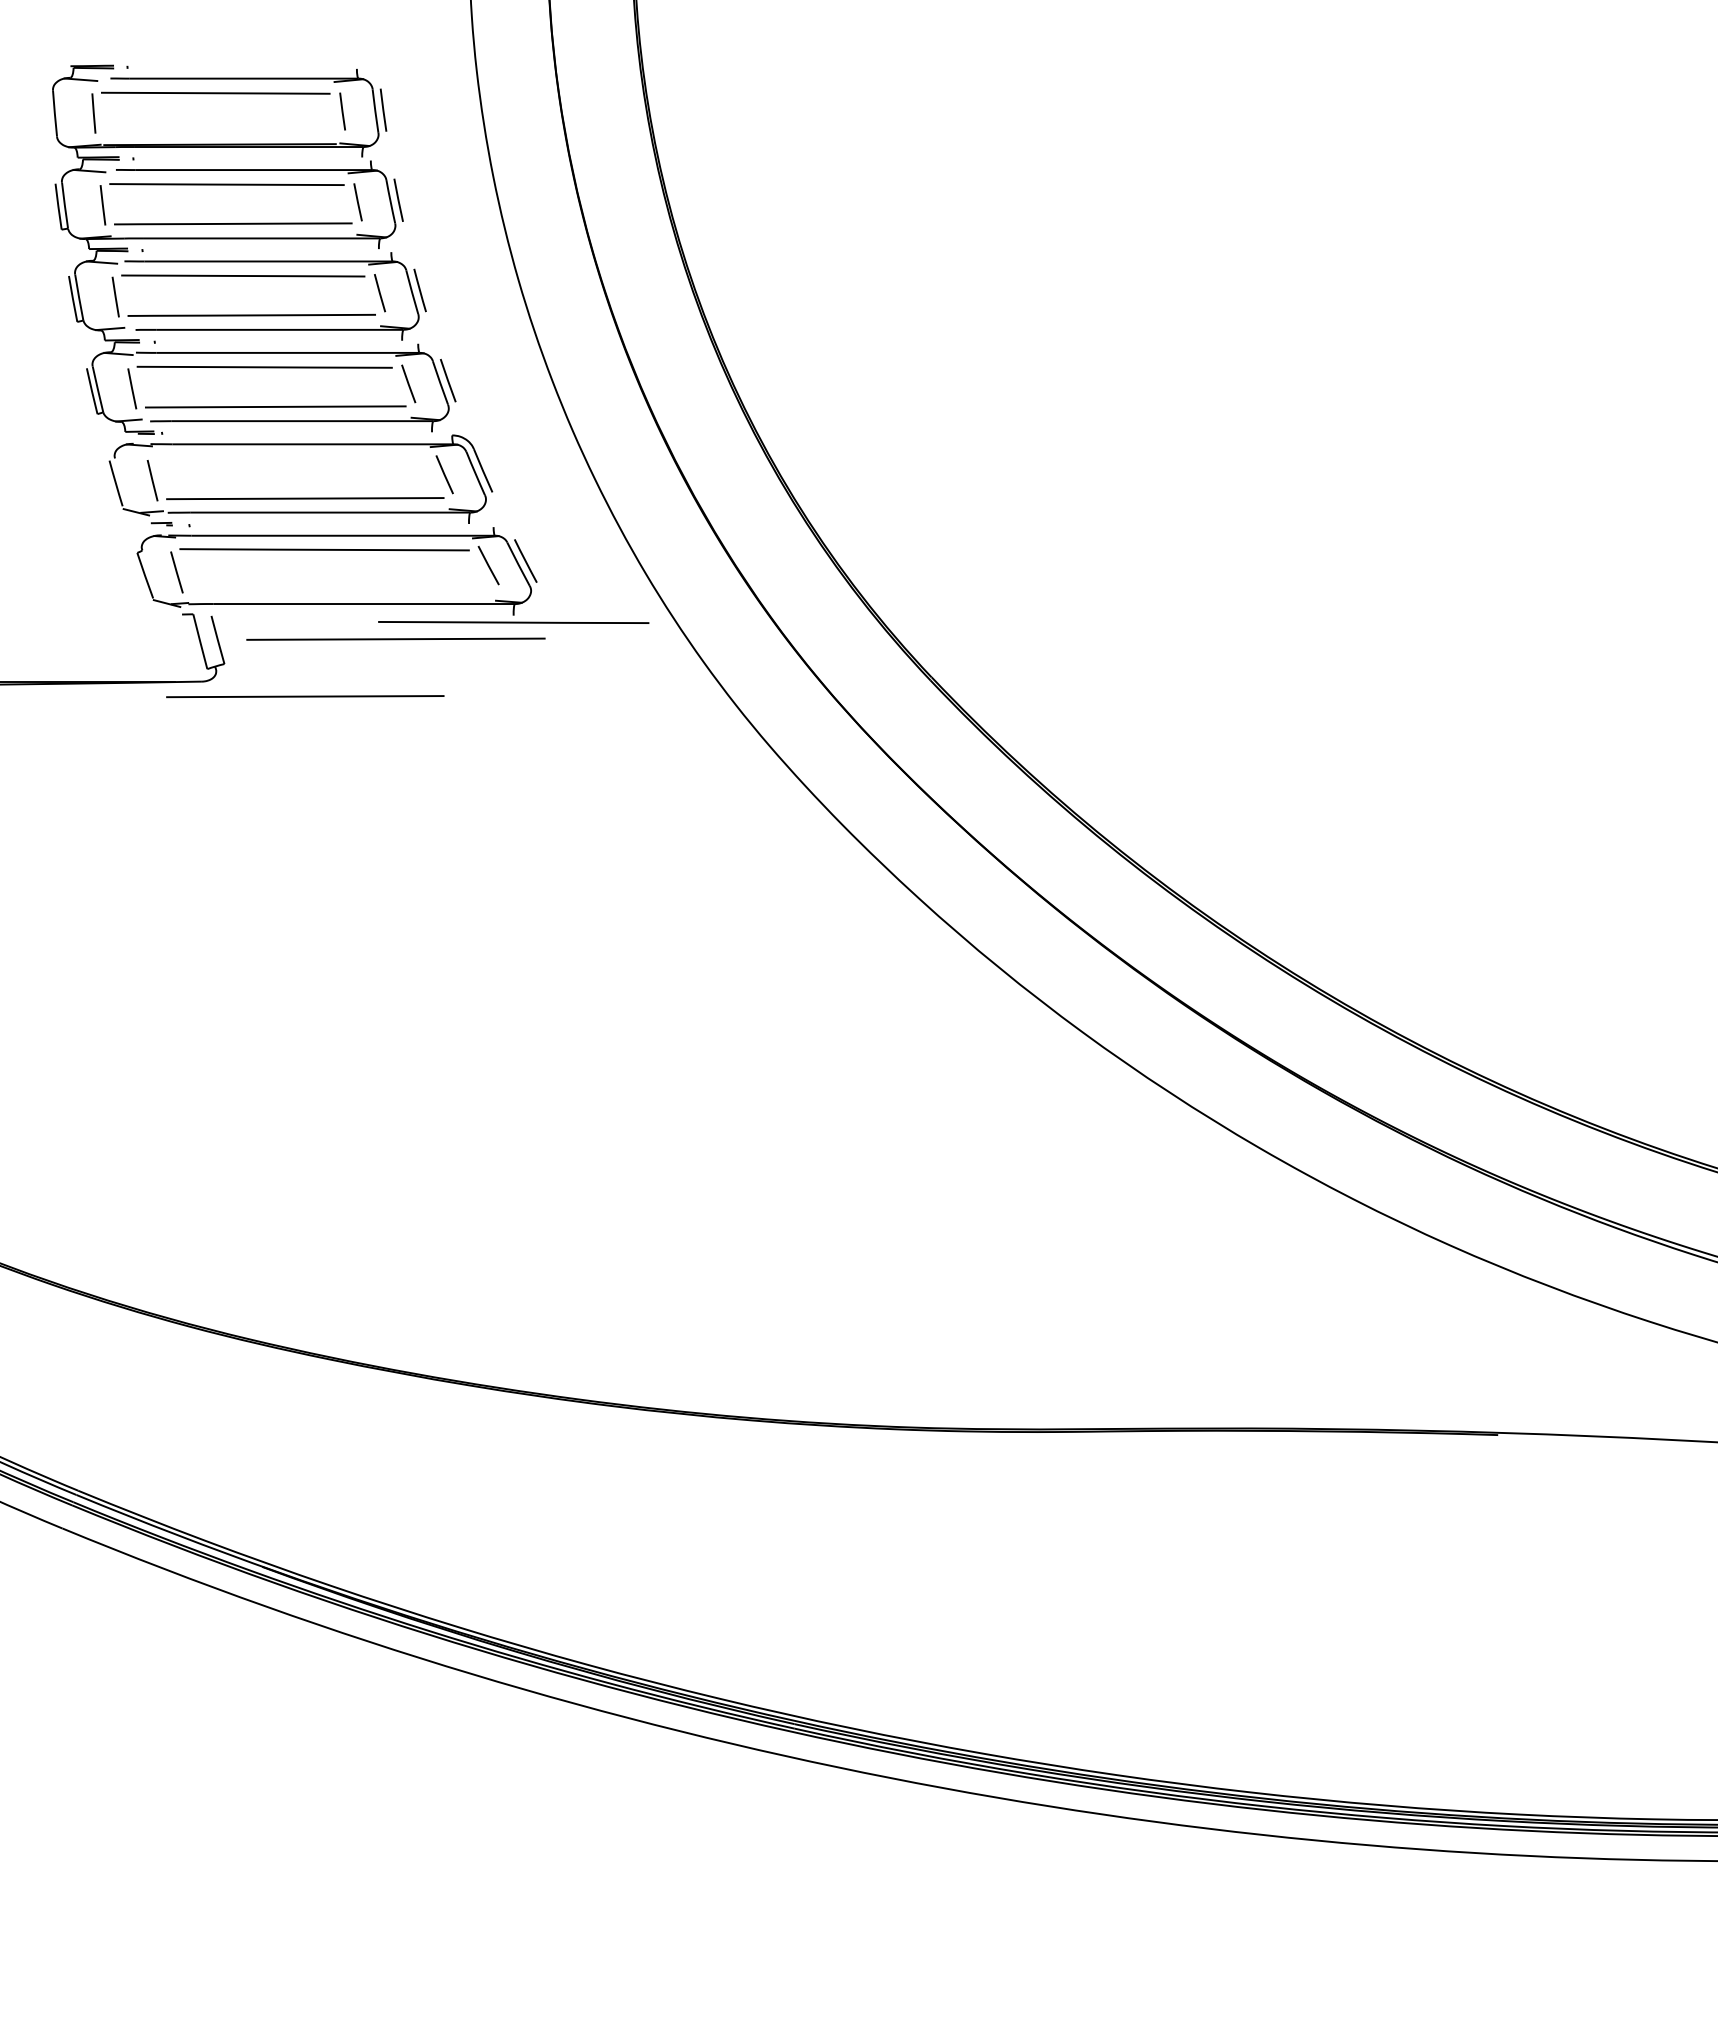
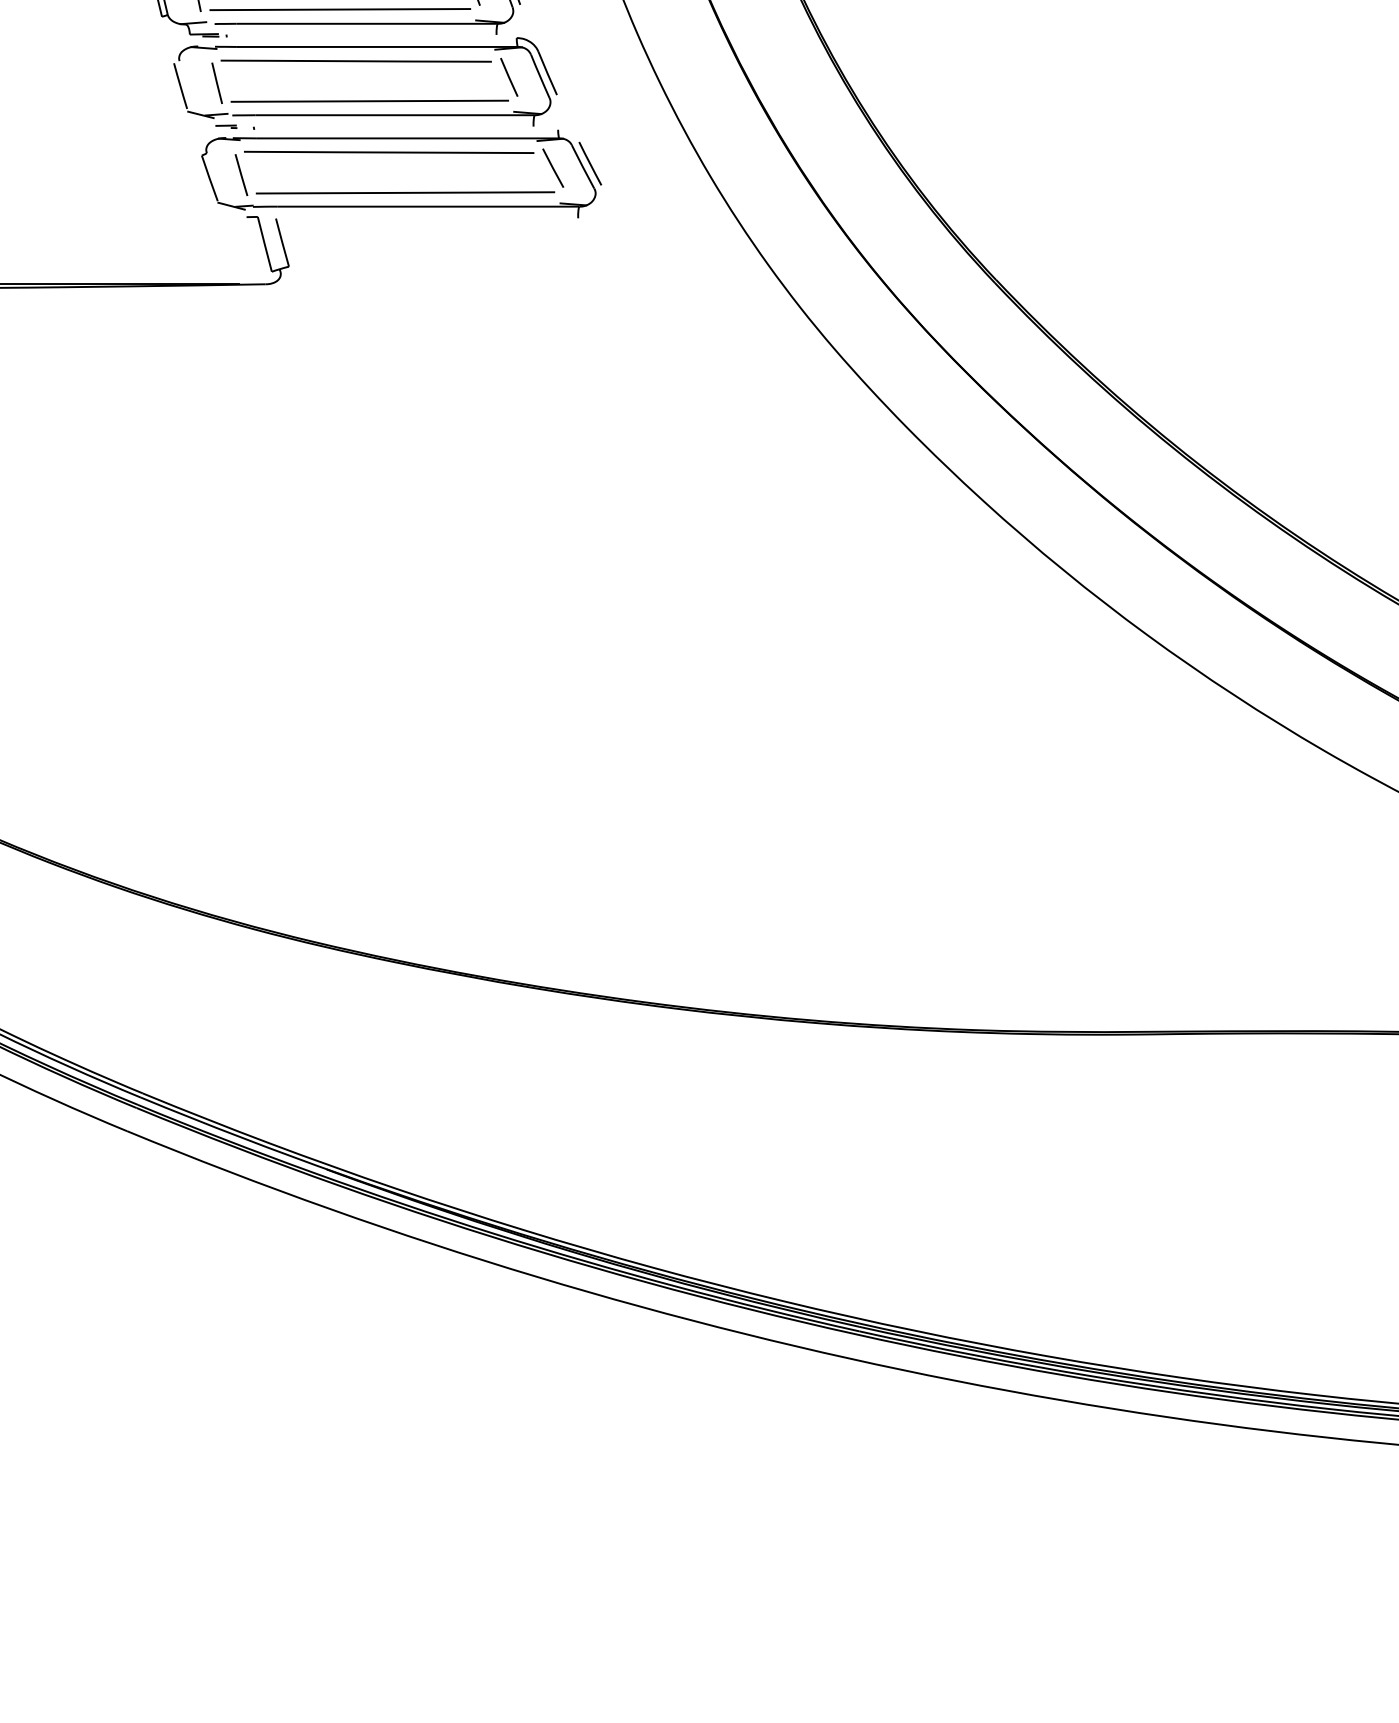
line: (513, 622) -> (356, 61), moved
line: (395, 638) -> (405, 192), moved
line: (305, 696) -> (370, 299), removed

